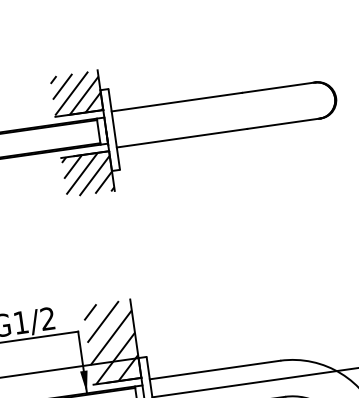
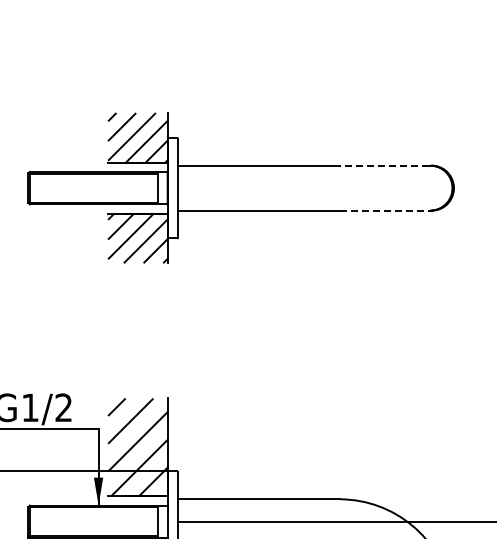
line: (277, 87) -> (384, 165), solid -> dashed
line: (282, 123) -> (384, 210), solid -> dashed

